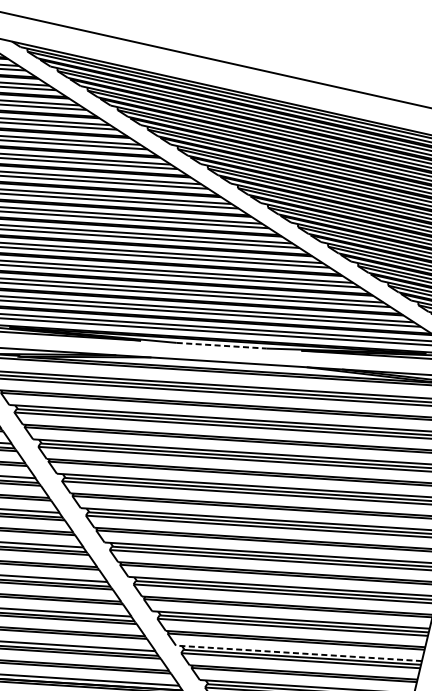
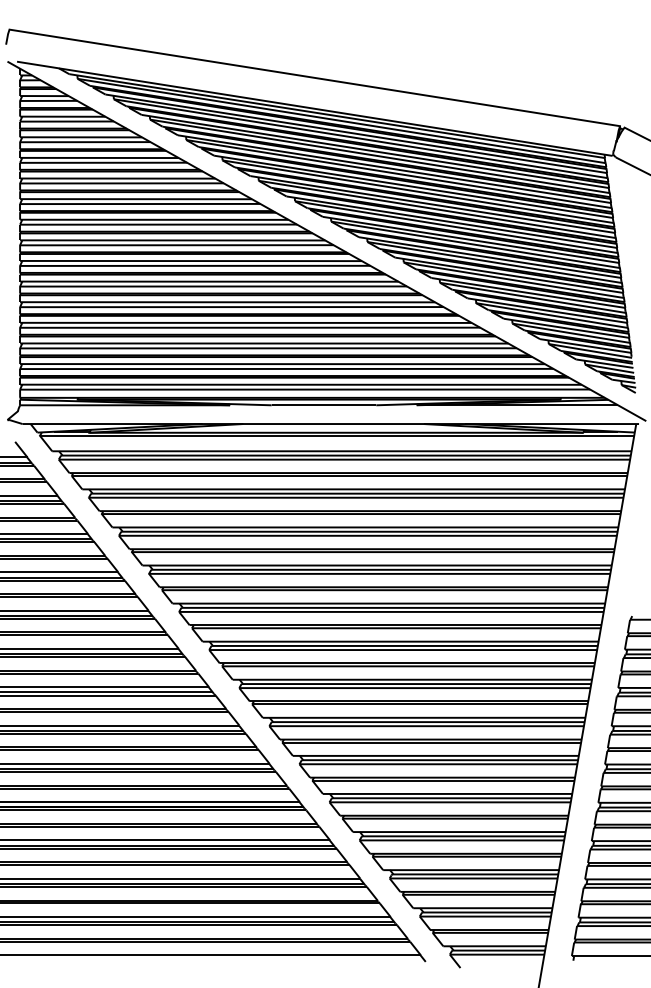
line: (222, 345) -> (324, 405), dashed -> solid
line: (298, 653) -> (435, 755), dashed -> solid

